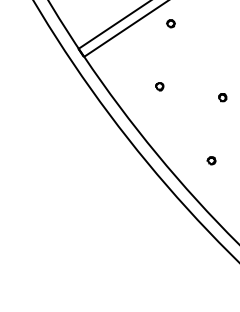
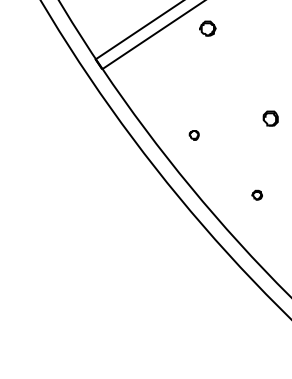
part: (170, 23) -> (207, 28), size x1.6
part: (159, 86) -> (193, 135), moved
part: (222, 97) -> (270, 118), size x1.6

